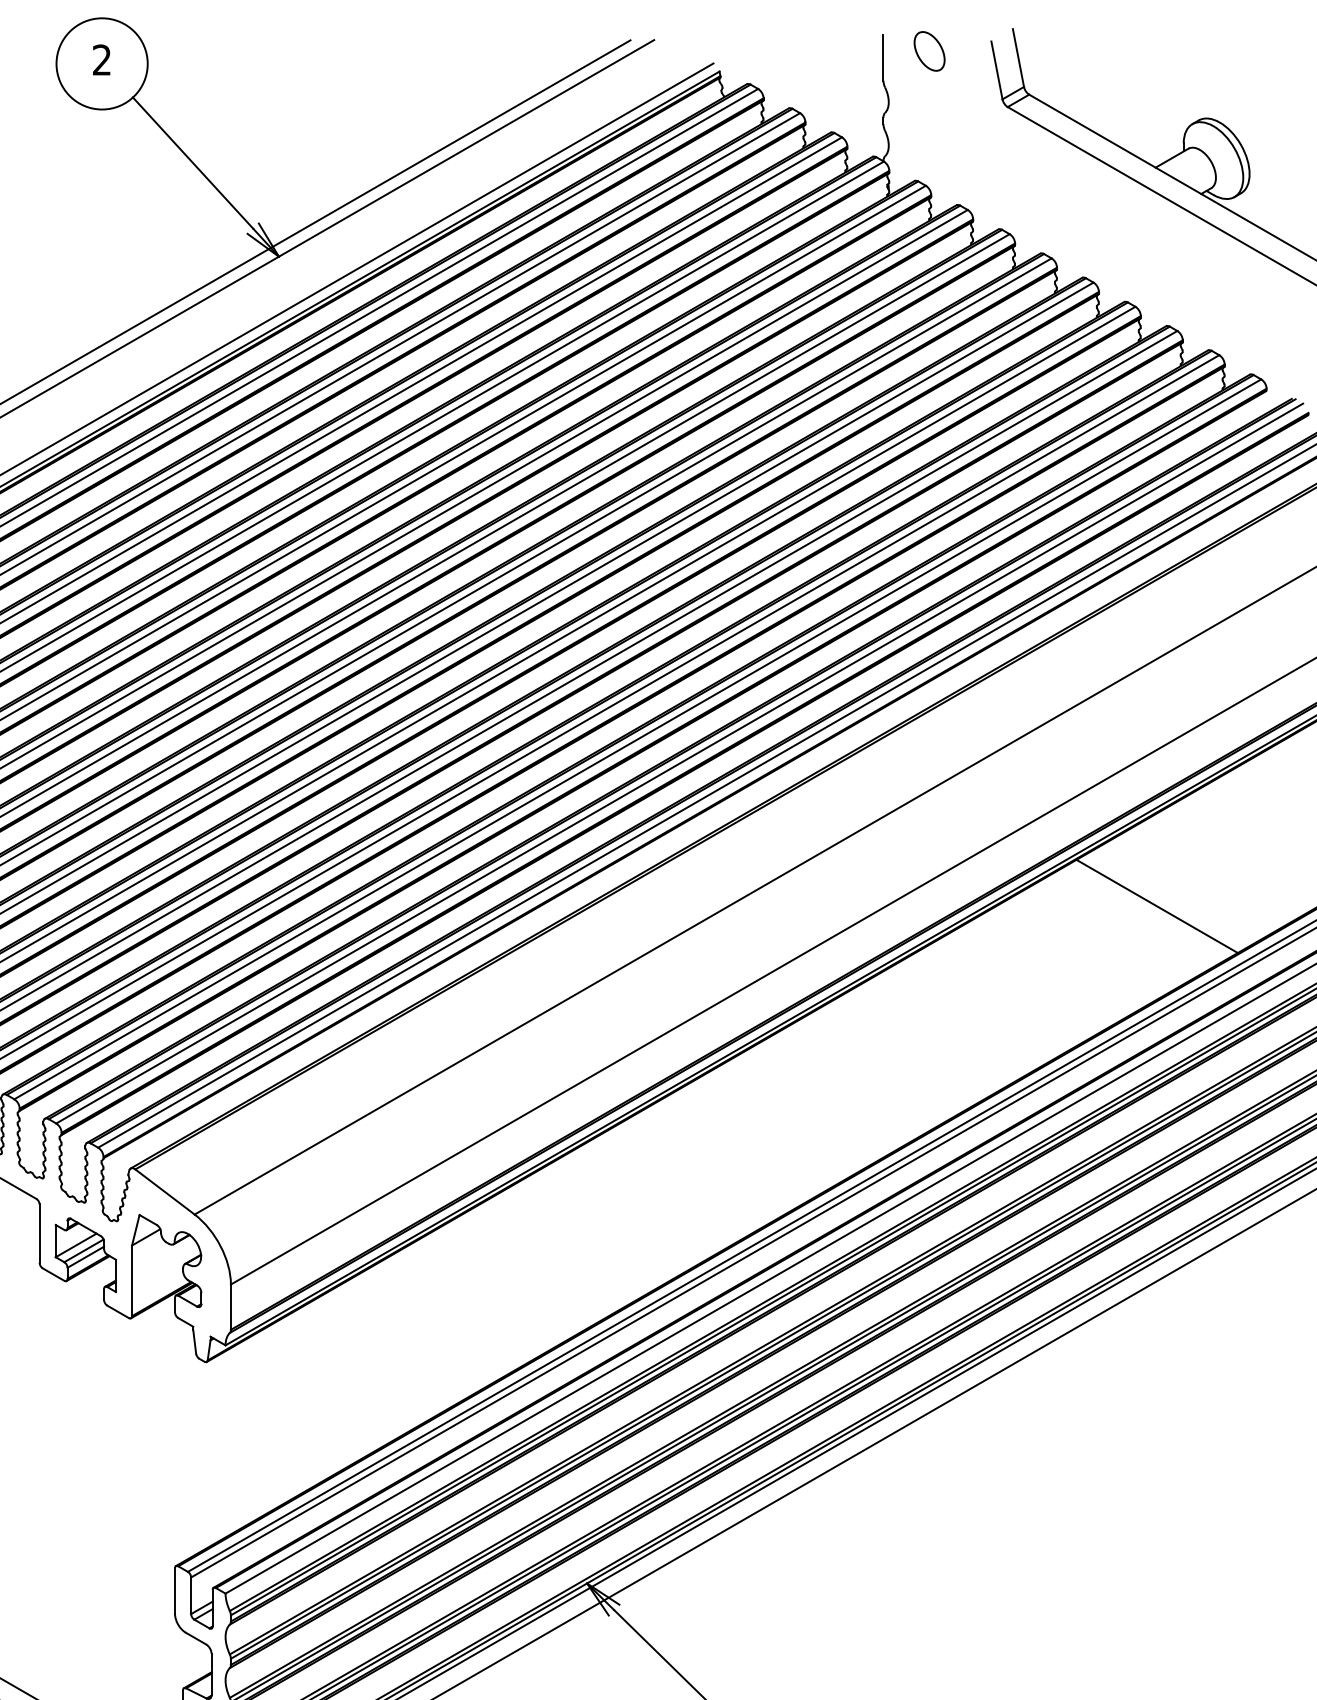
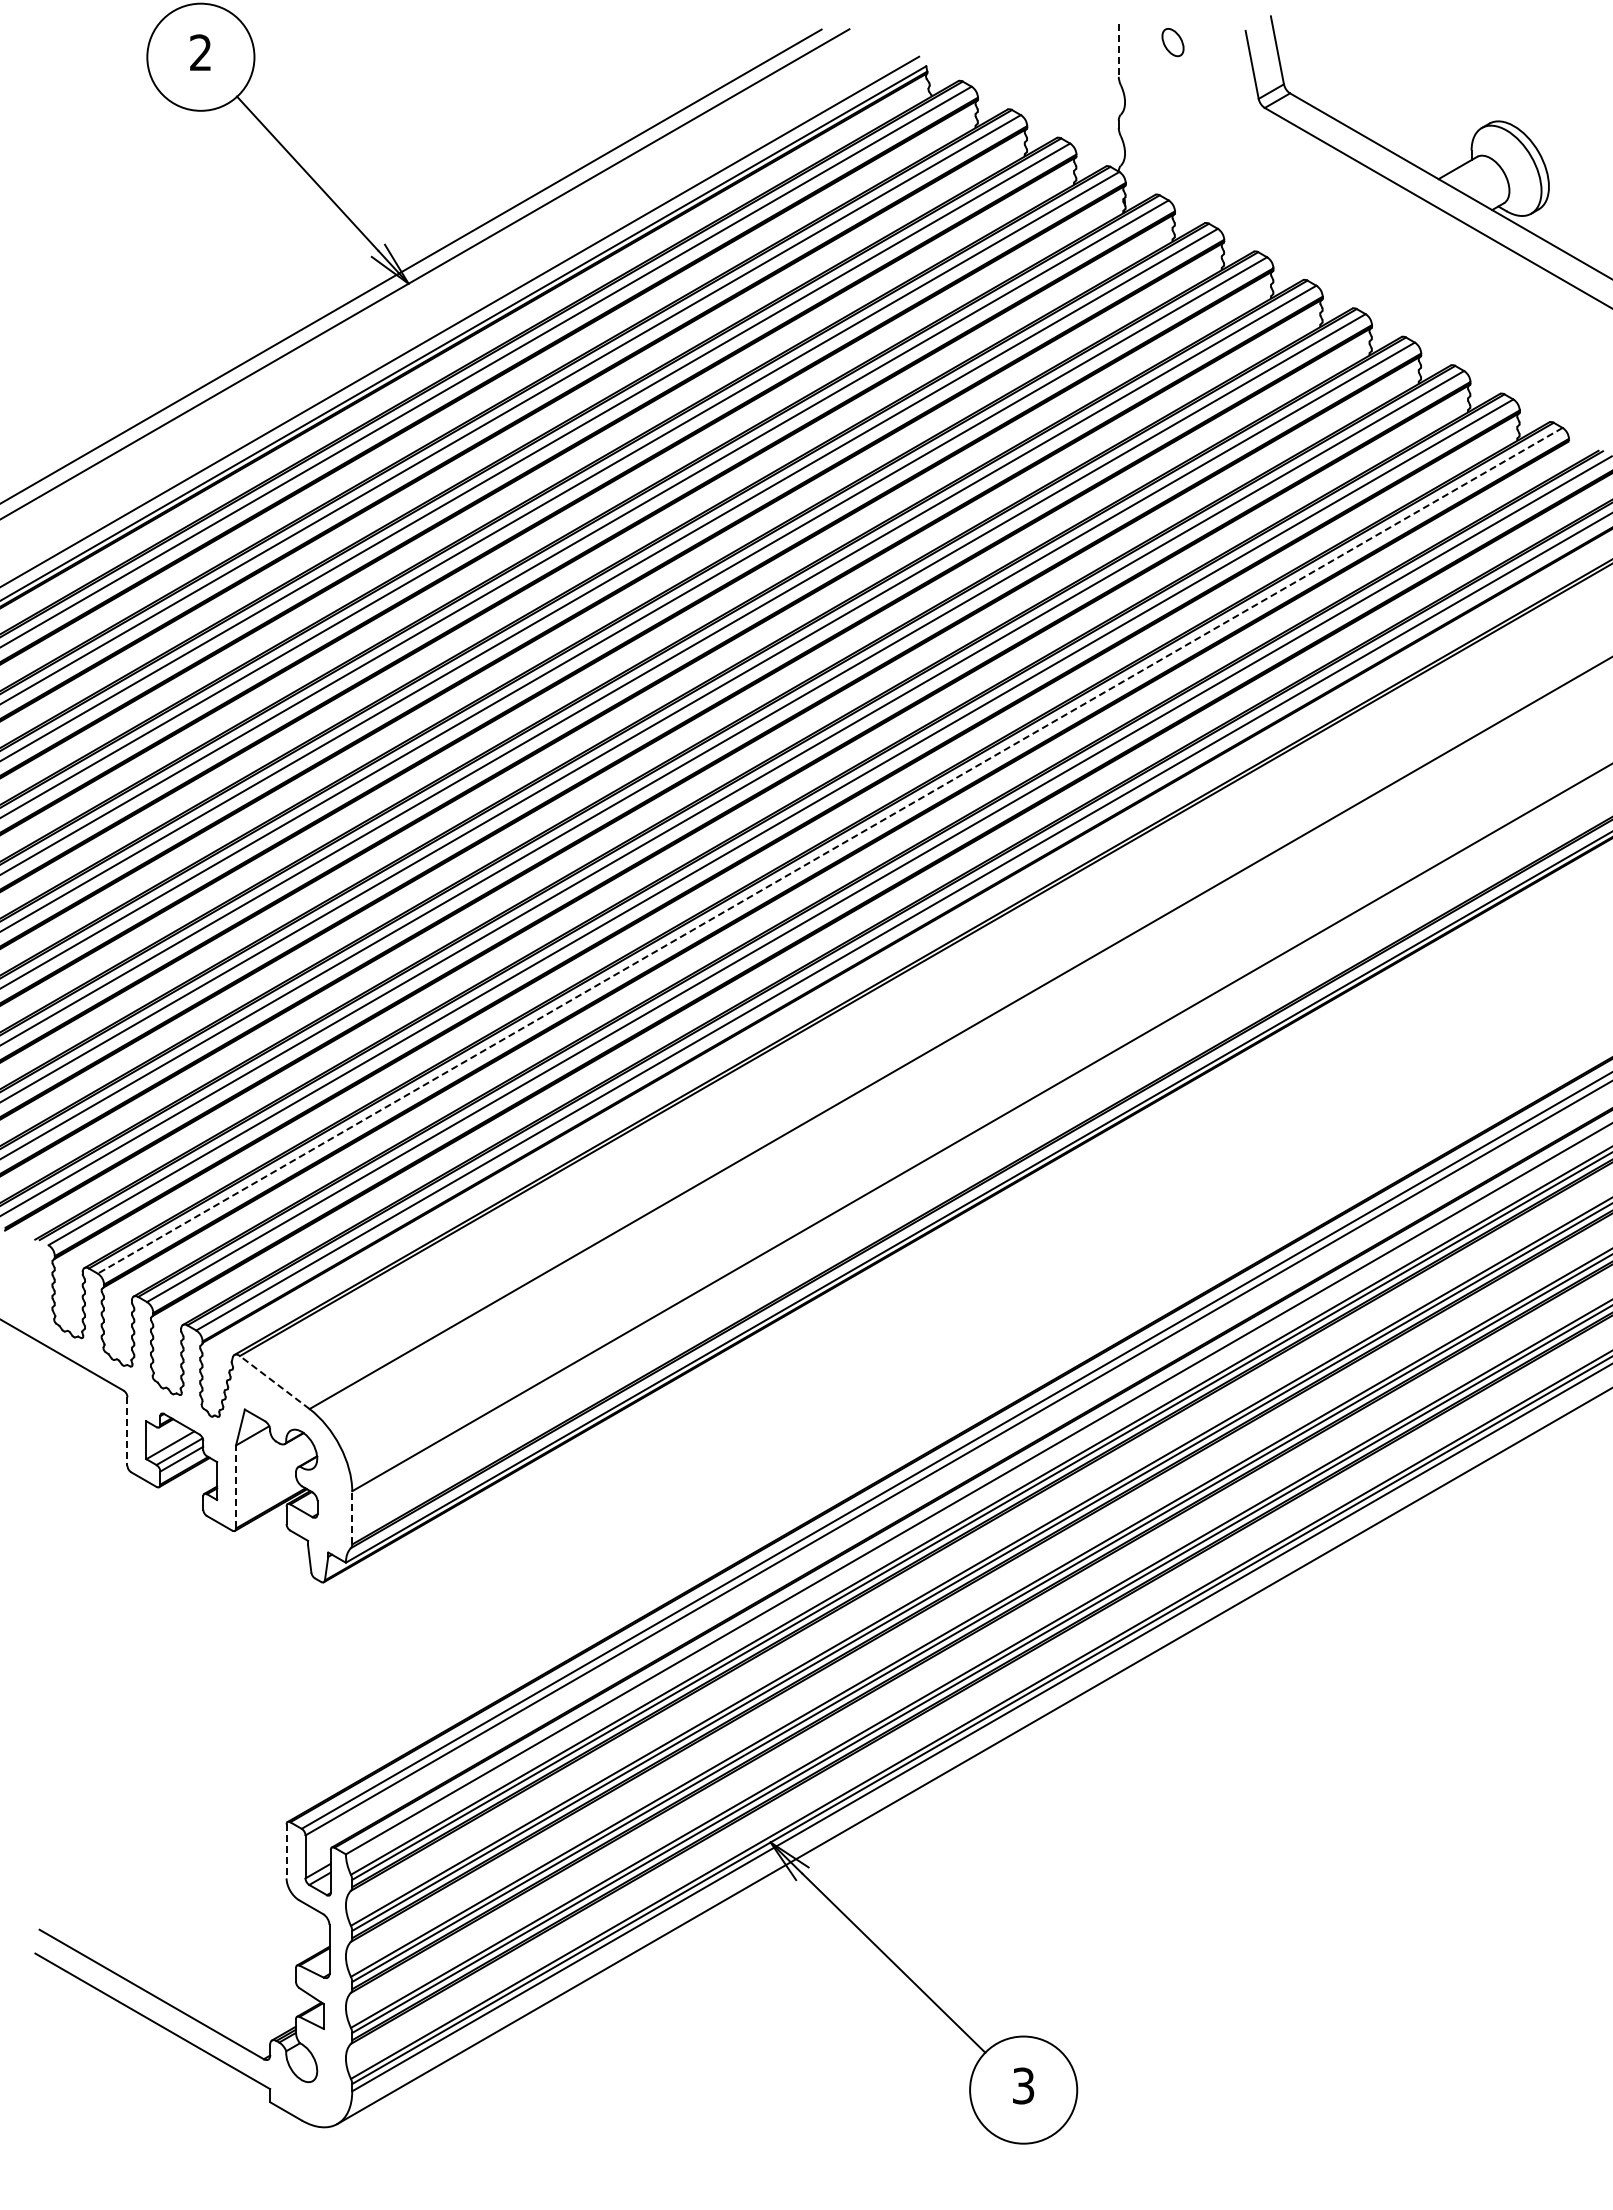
part: (929, 51) -> (1172, 42), size x0.6
line: (883, 58) -> (1118, 50), solid -> dashed
line: (638, 739) -> (830, 850), solid -> dashed
line: (1157, 905) -> (1440, 1046), removed
line: (164, 1191) -> (274, 1382), solid -> dashed
line: (39, 1233) -> (127, 1431), solid -> dashed
line: (132, 1280) -> (236, 1486), solid -> dashed
line: (231, 1306) -> (352, 1517), solid -> dashed
line: (174, 1591) -> (286, 1851), solid -> dashed

